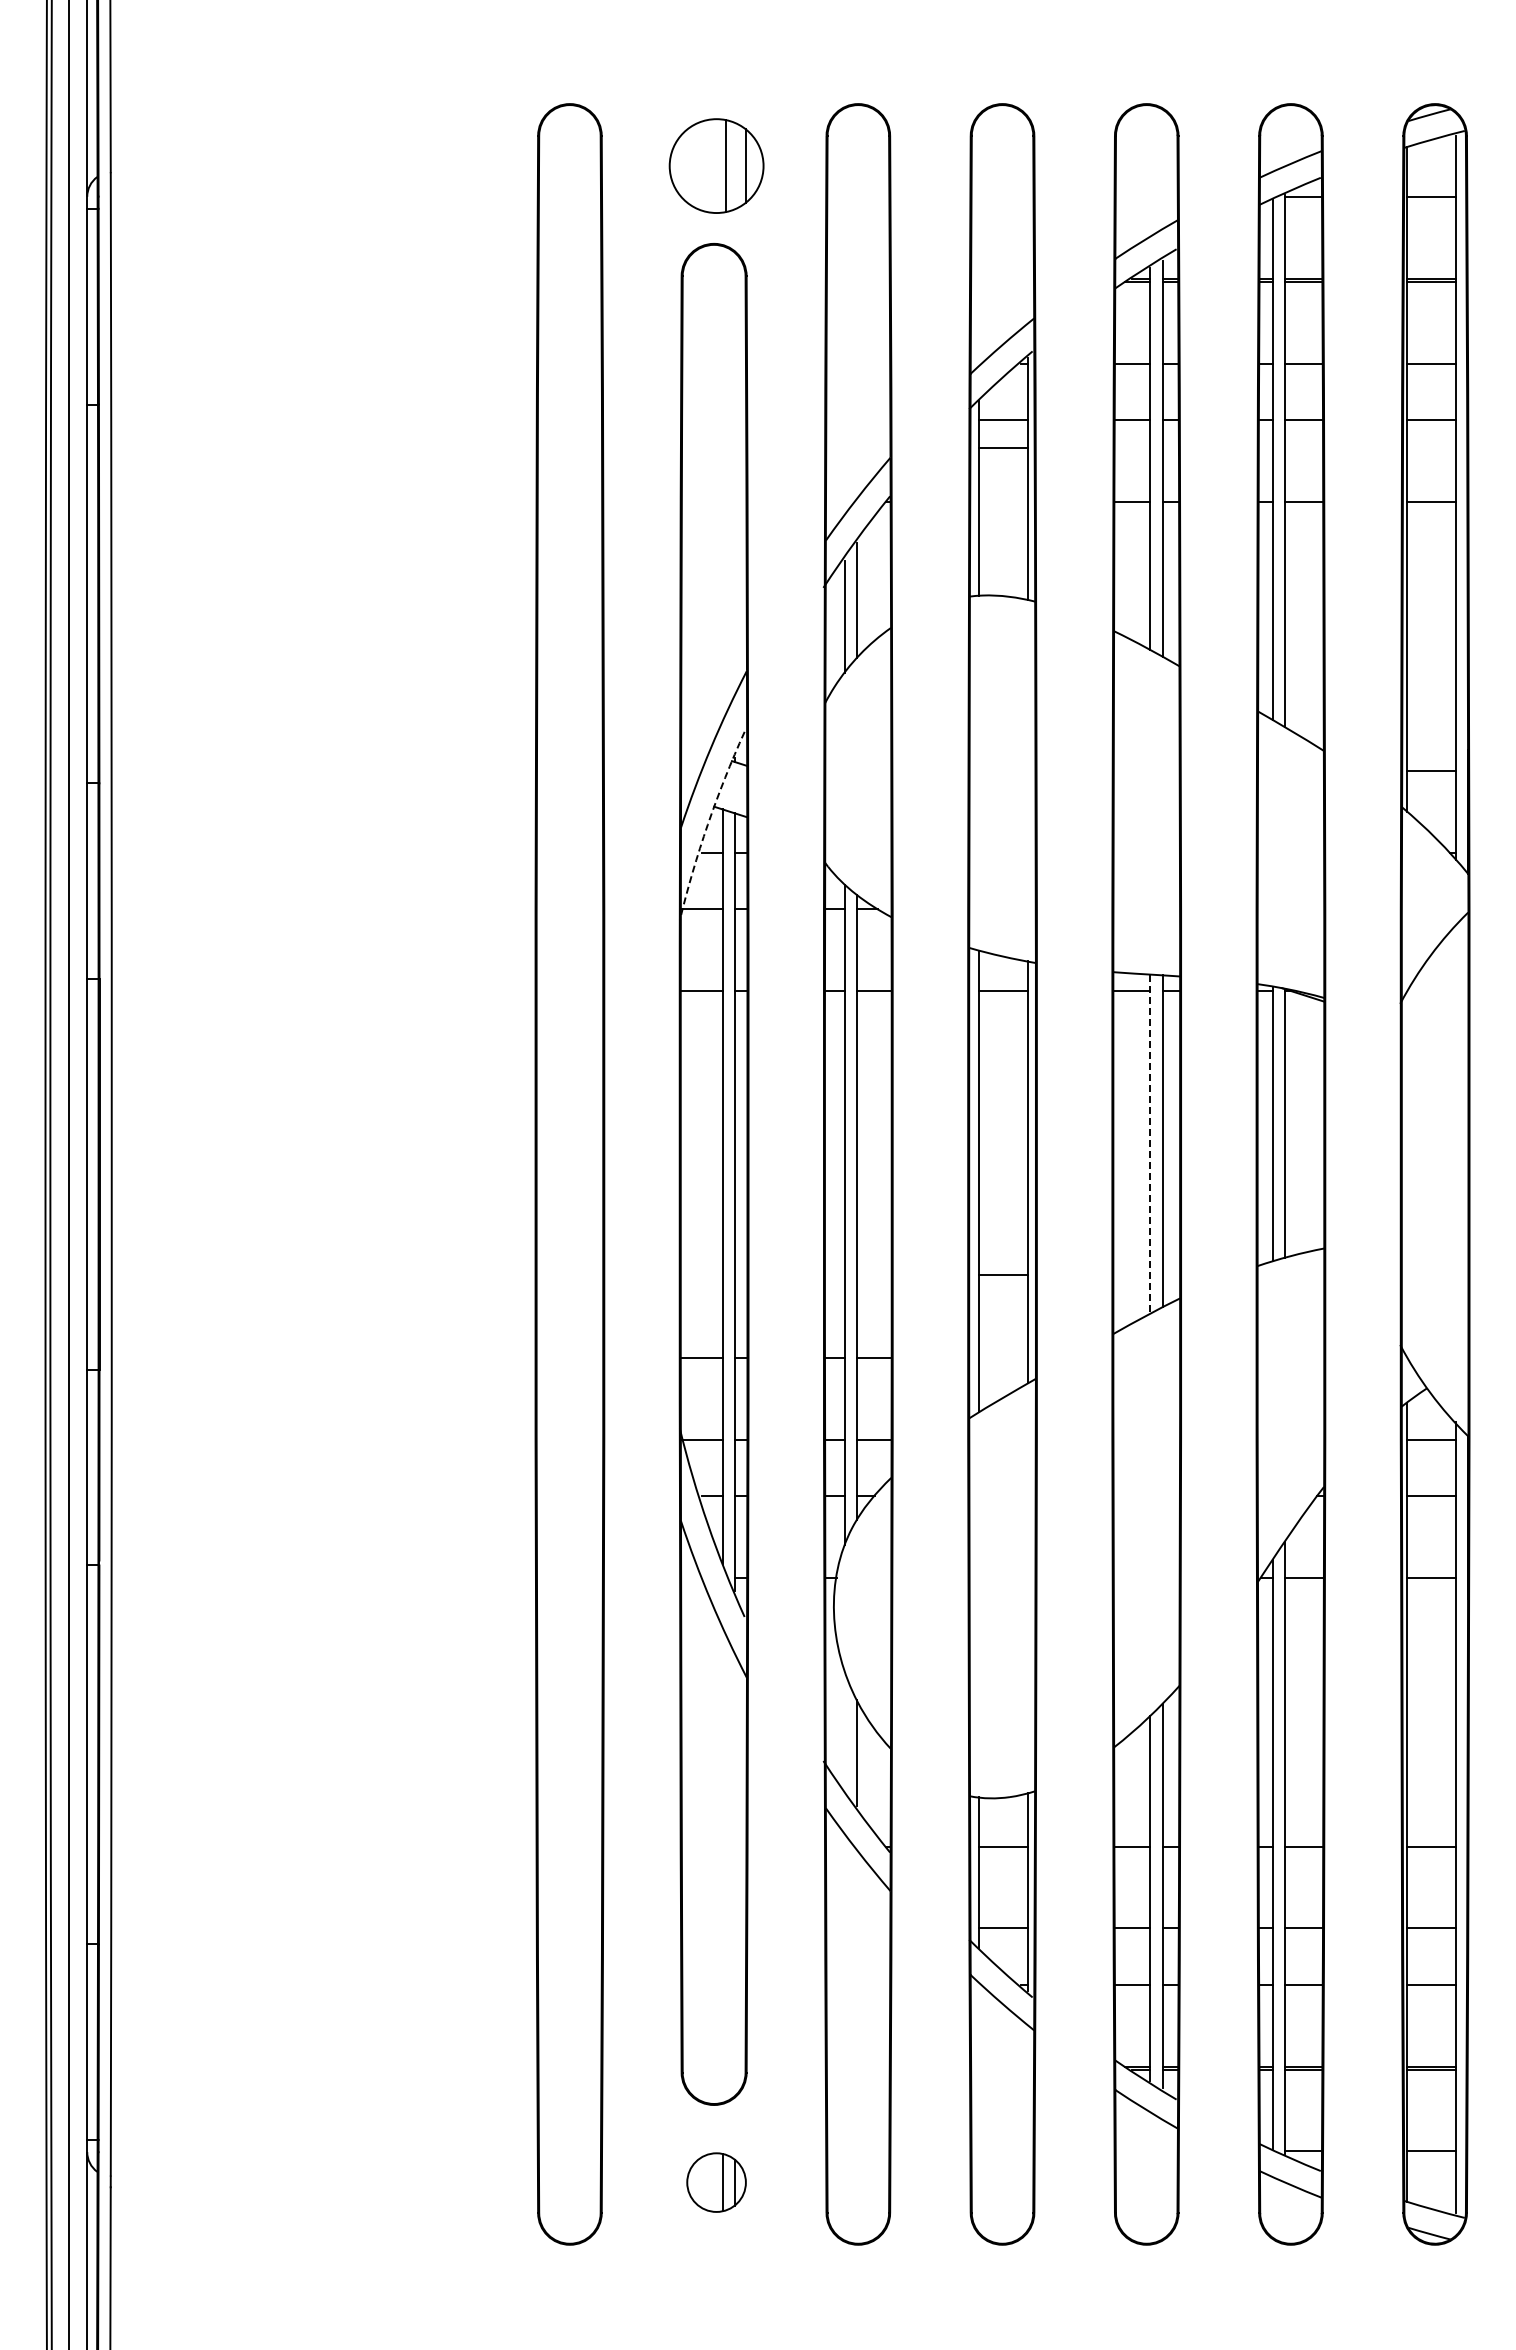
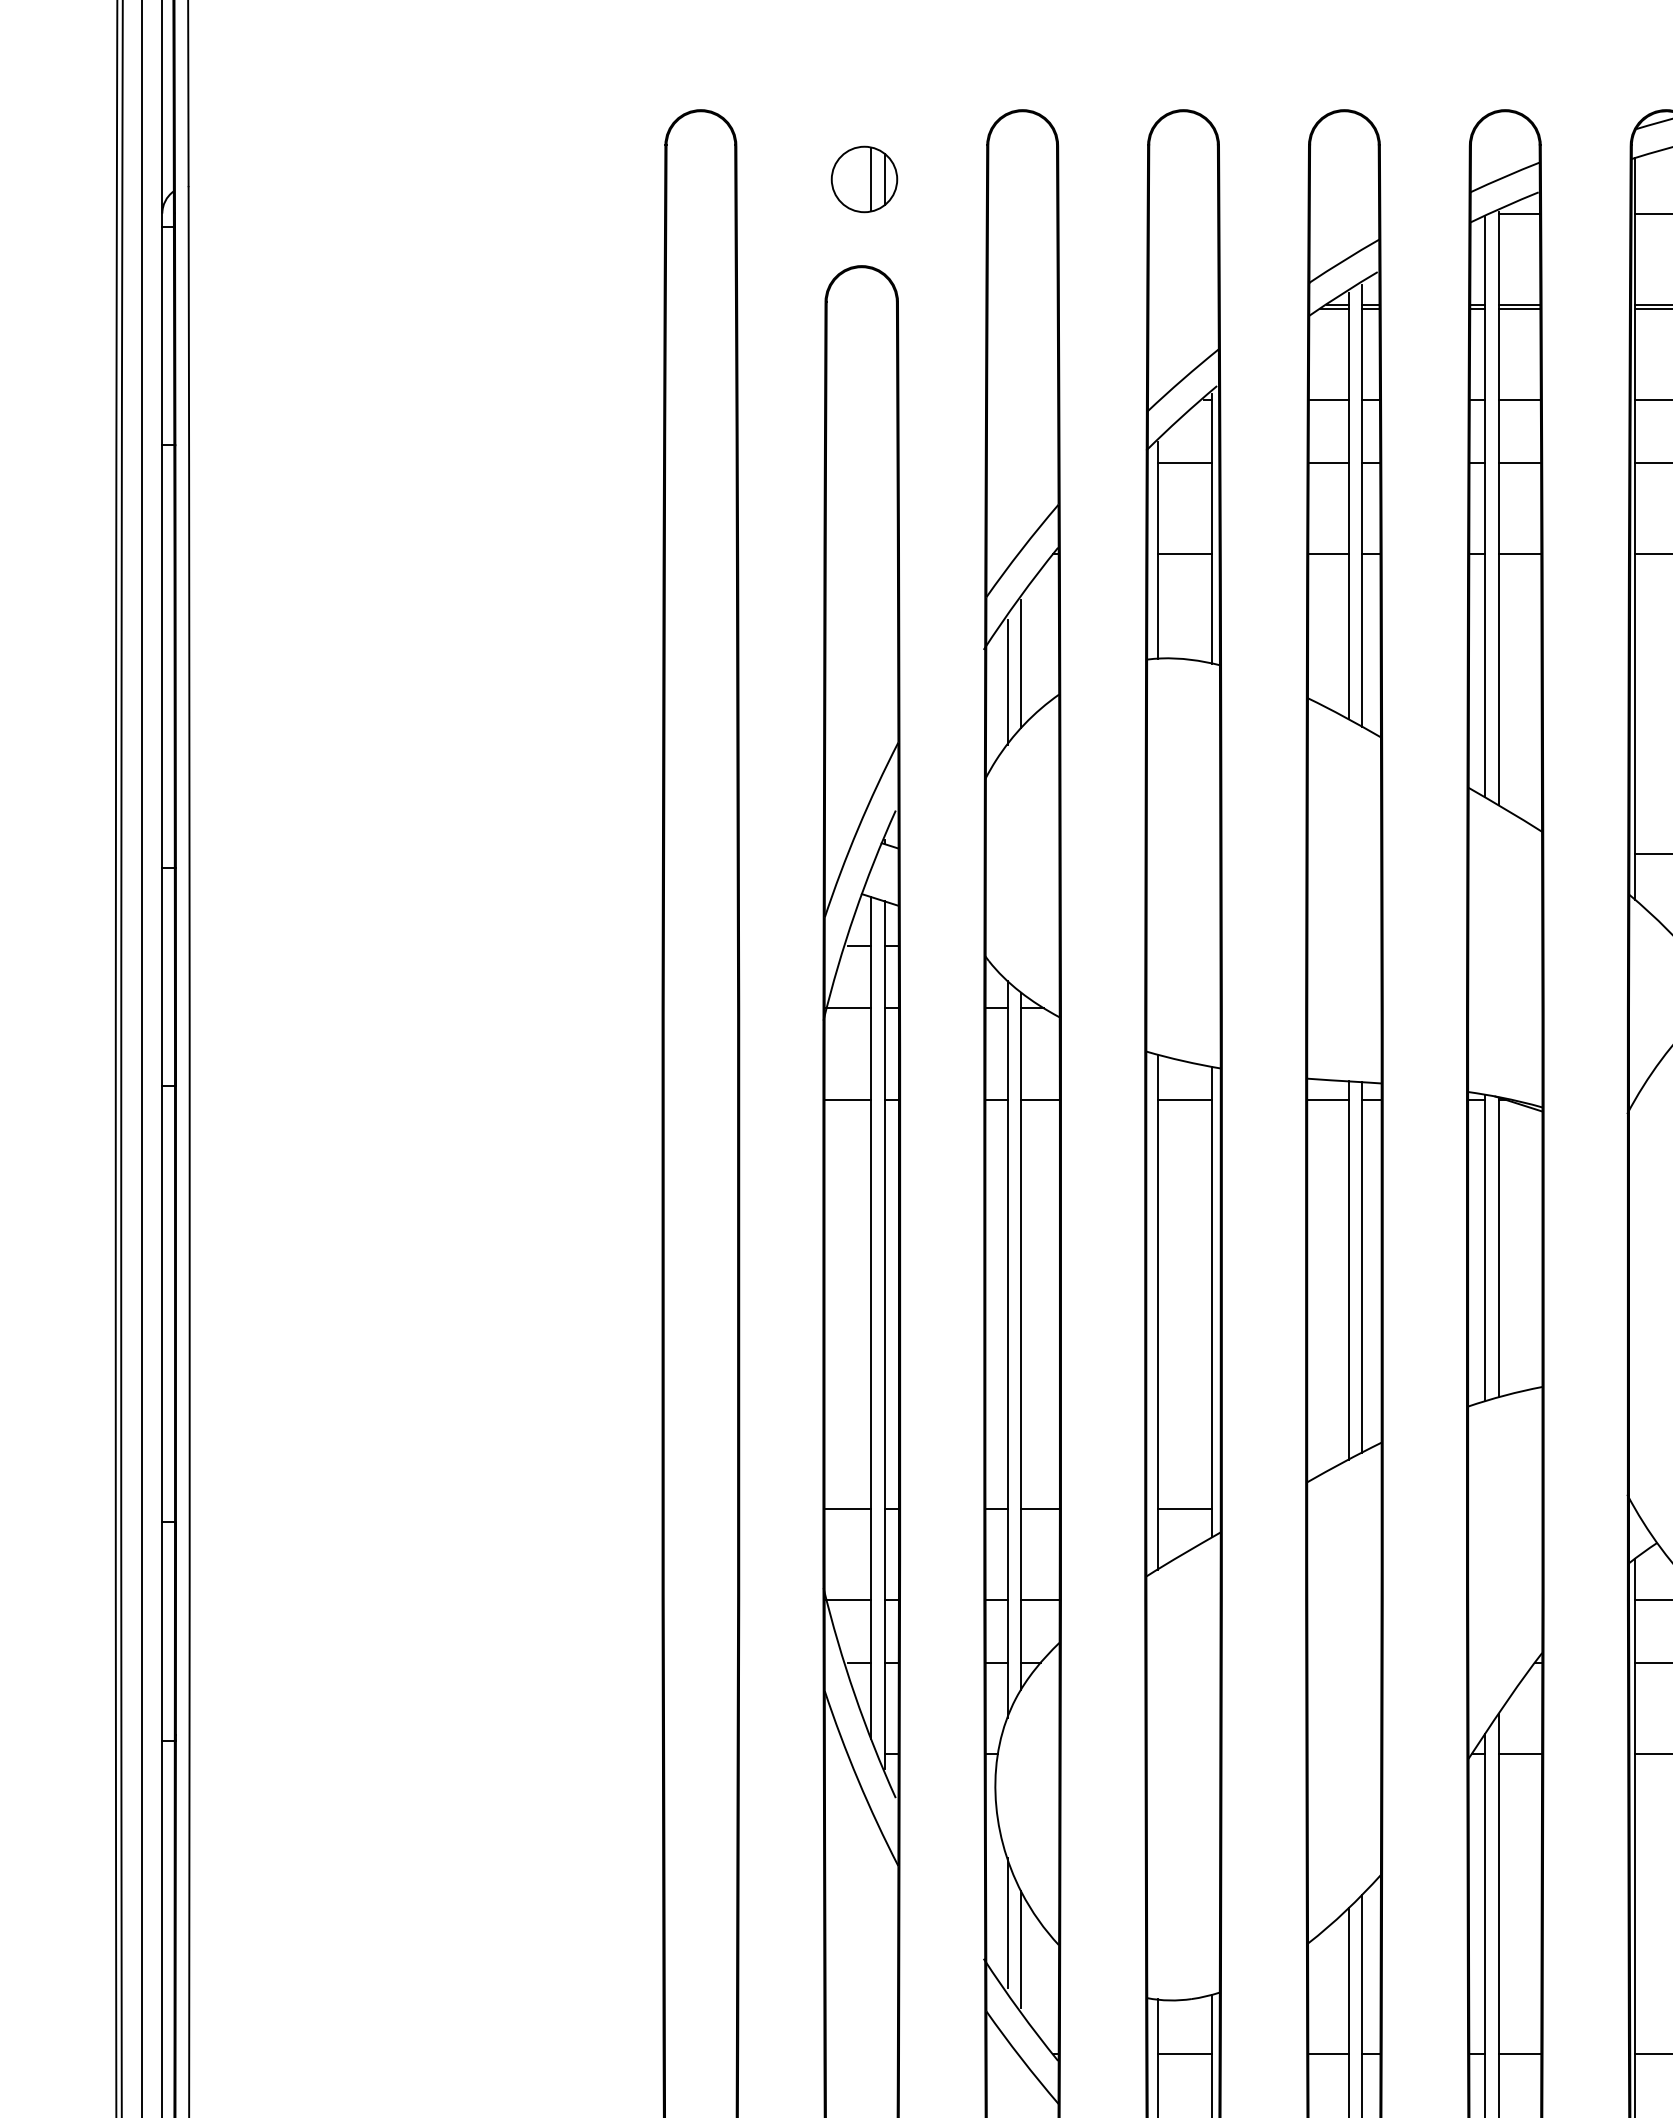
part: (716, 166) -> (864, 179), size x0.62
line: (1003, 448) -> (1184, 554), moved
arc: (707, 824) -> (854, 913), dashed -> solid
line: (1150, 1144) -> (1348, 1270), dashed -> solid
line: (1003, 1274) -> (1184, 1508), moved
line: (844, 1729) -> (1007, 1923), added

